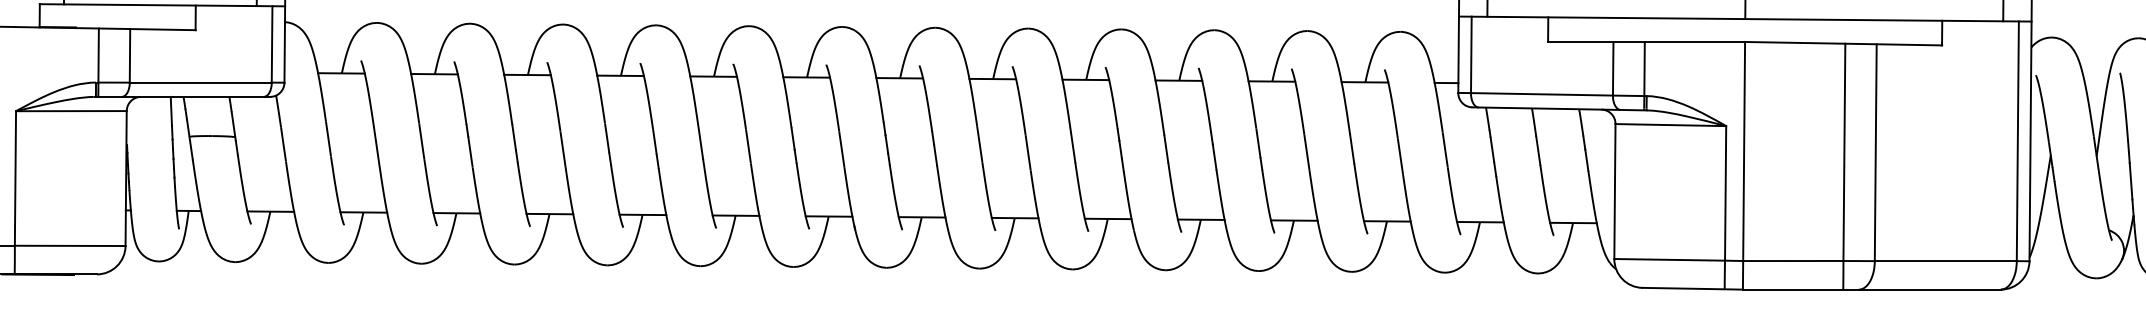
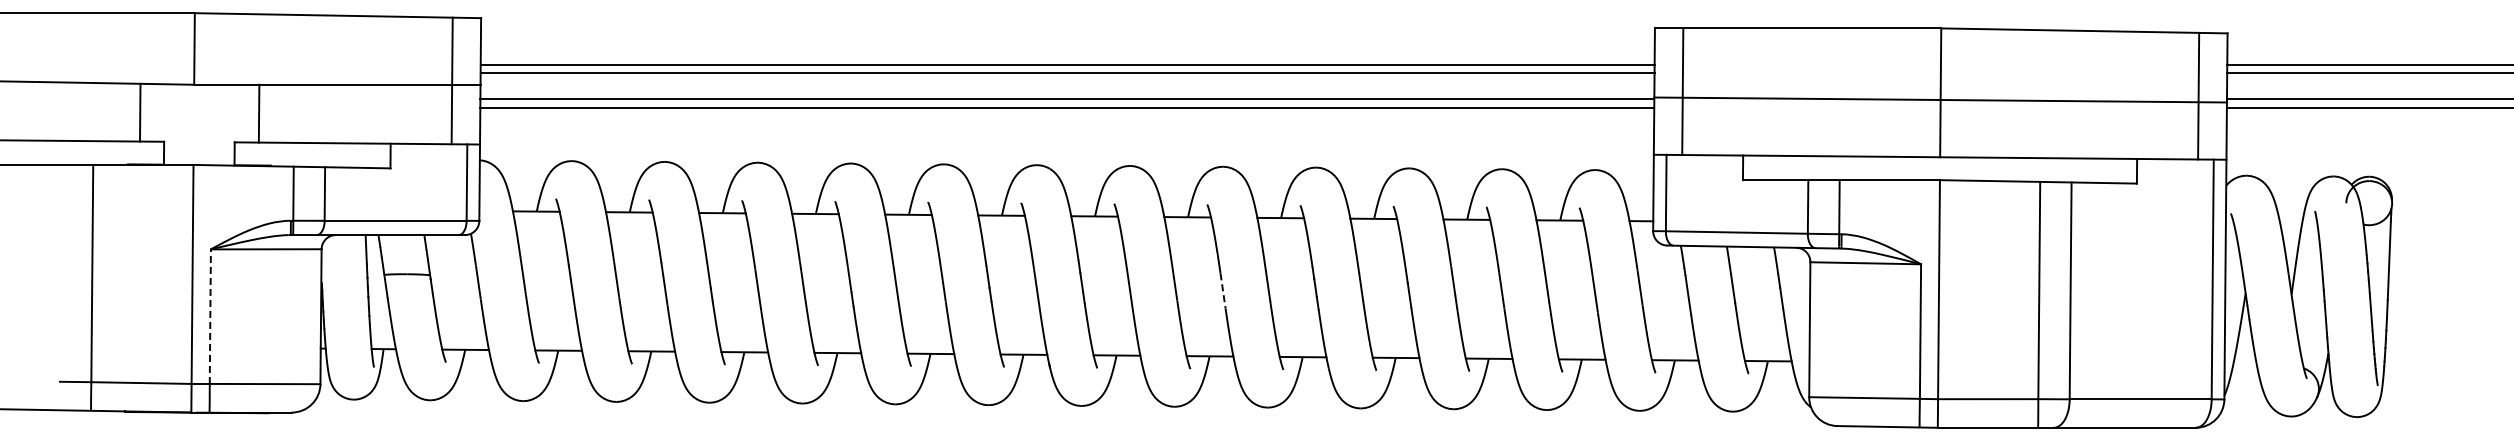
line: (1028, 153) -> (1223, 291), solid -> dashed
line: (15, 178) -> (210, 316), solid -> dashed

